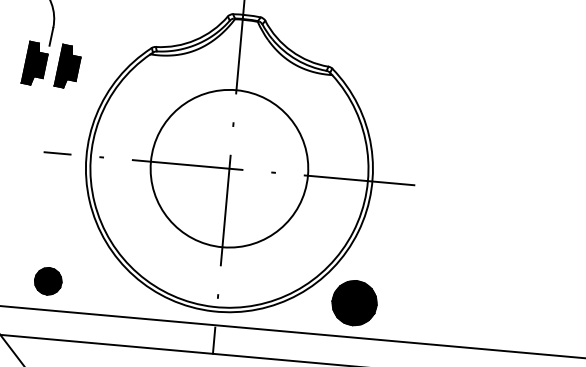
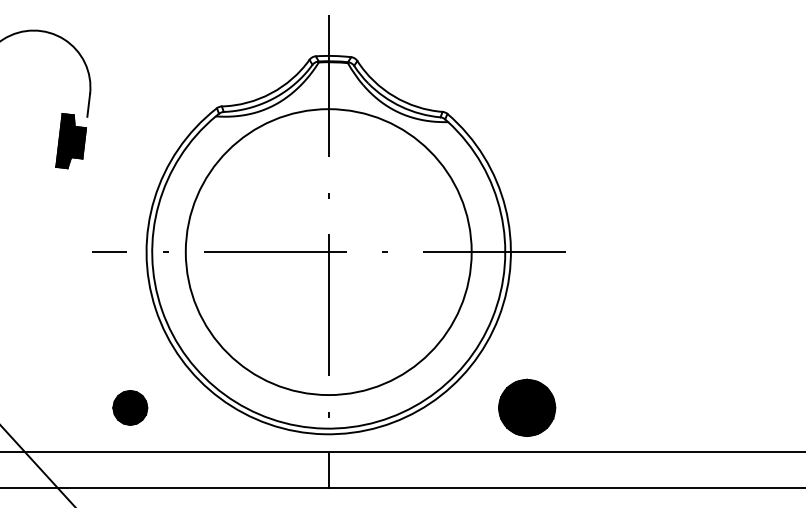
part: (67, 66) -> (112, 141), removed
circle: (229, 169) -> (328, 252), size x1.43
part: (48, 281) -> (130, 407), moved
part: (354, 302) -> (527, 407), moved

